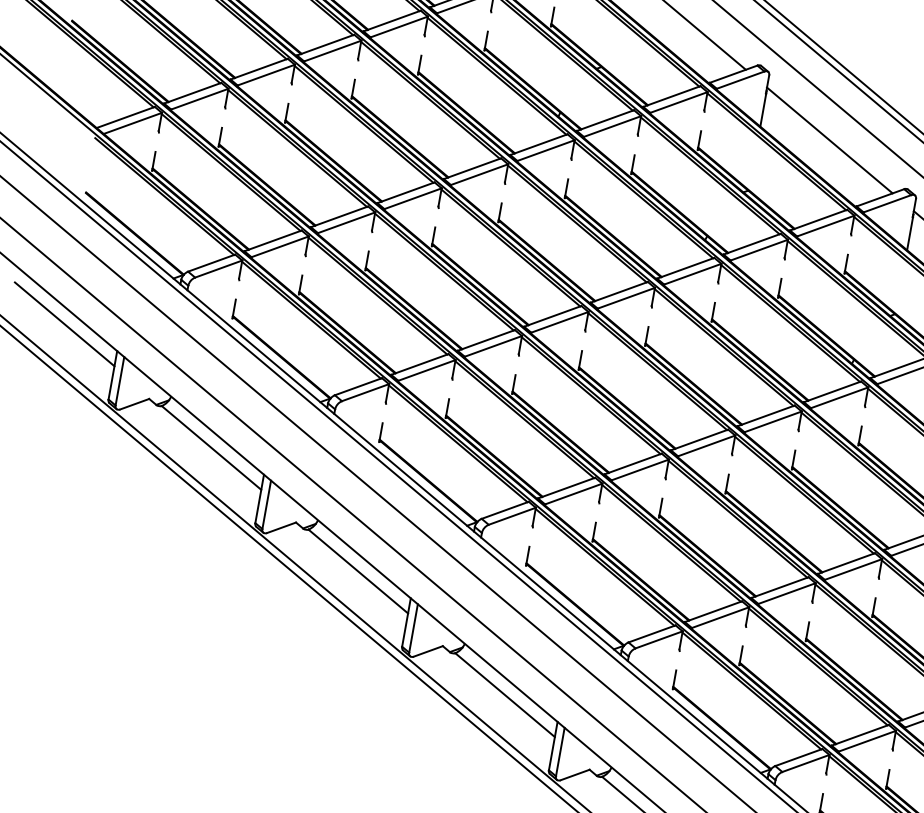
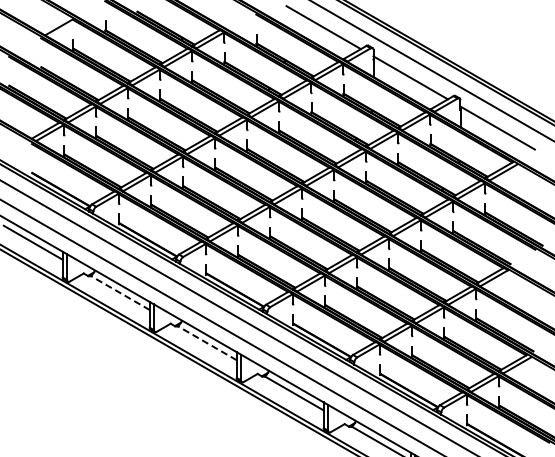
line: (210, 446) -> (119, 292), solid -> dashed
line: (356, 571) -> (206, 343), solid -> dashed

